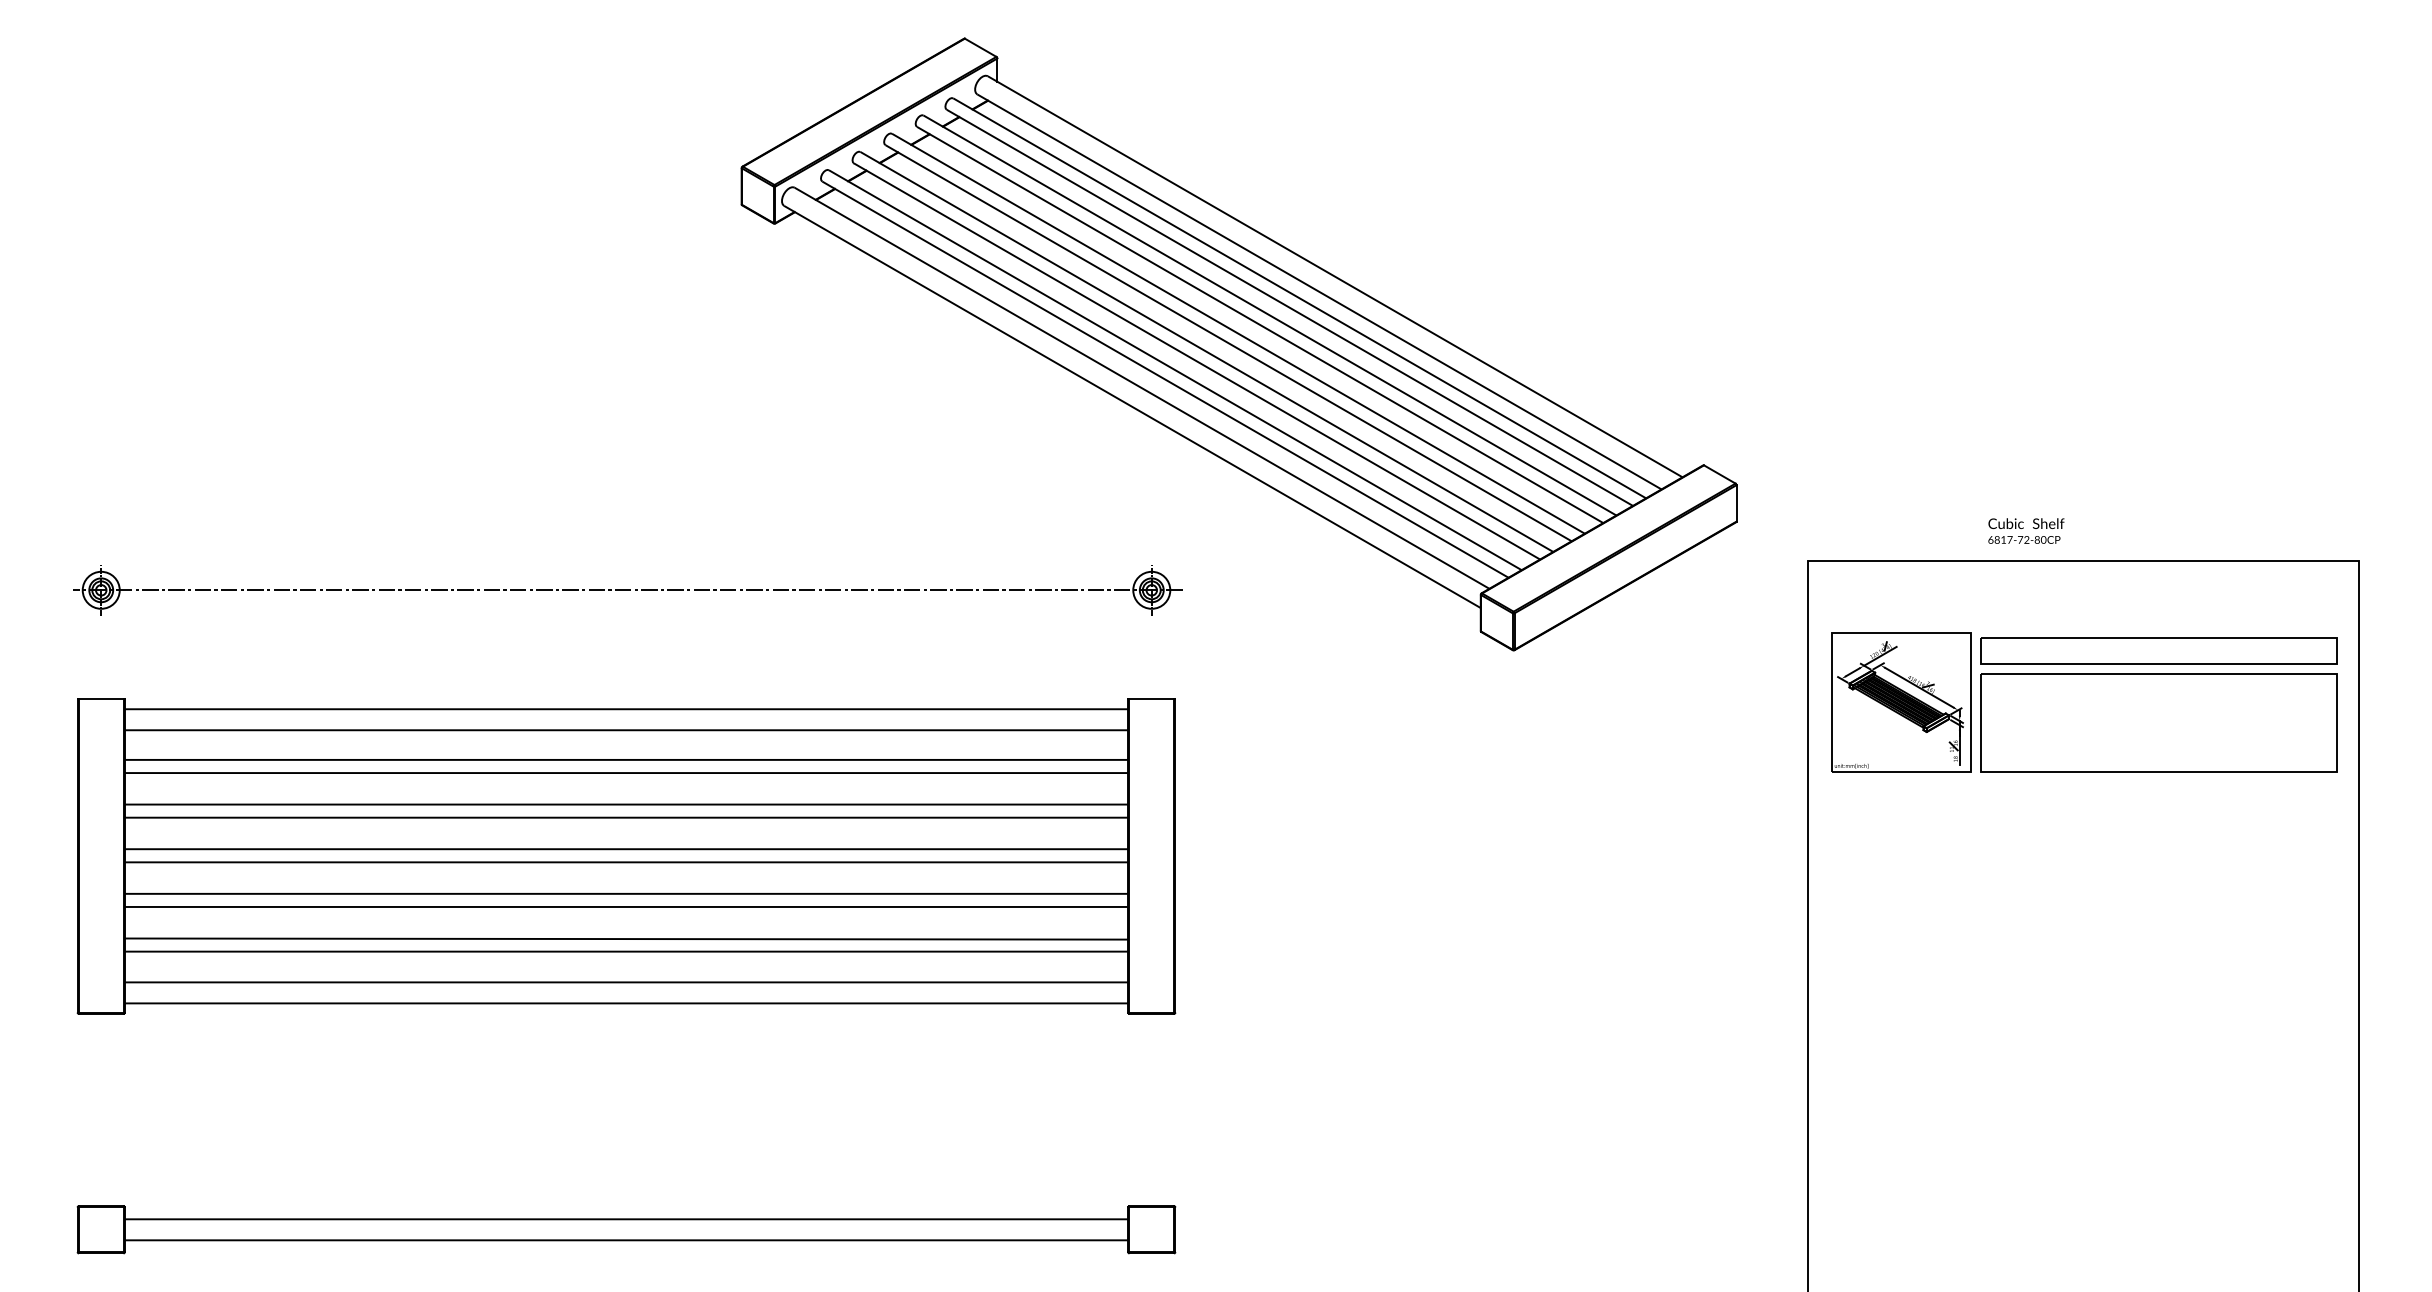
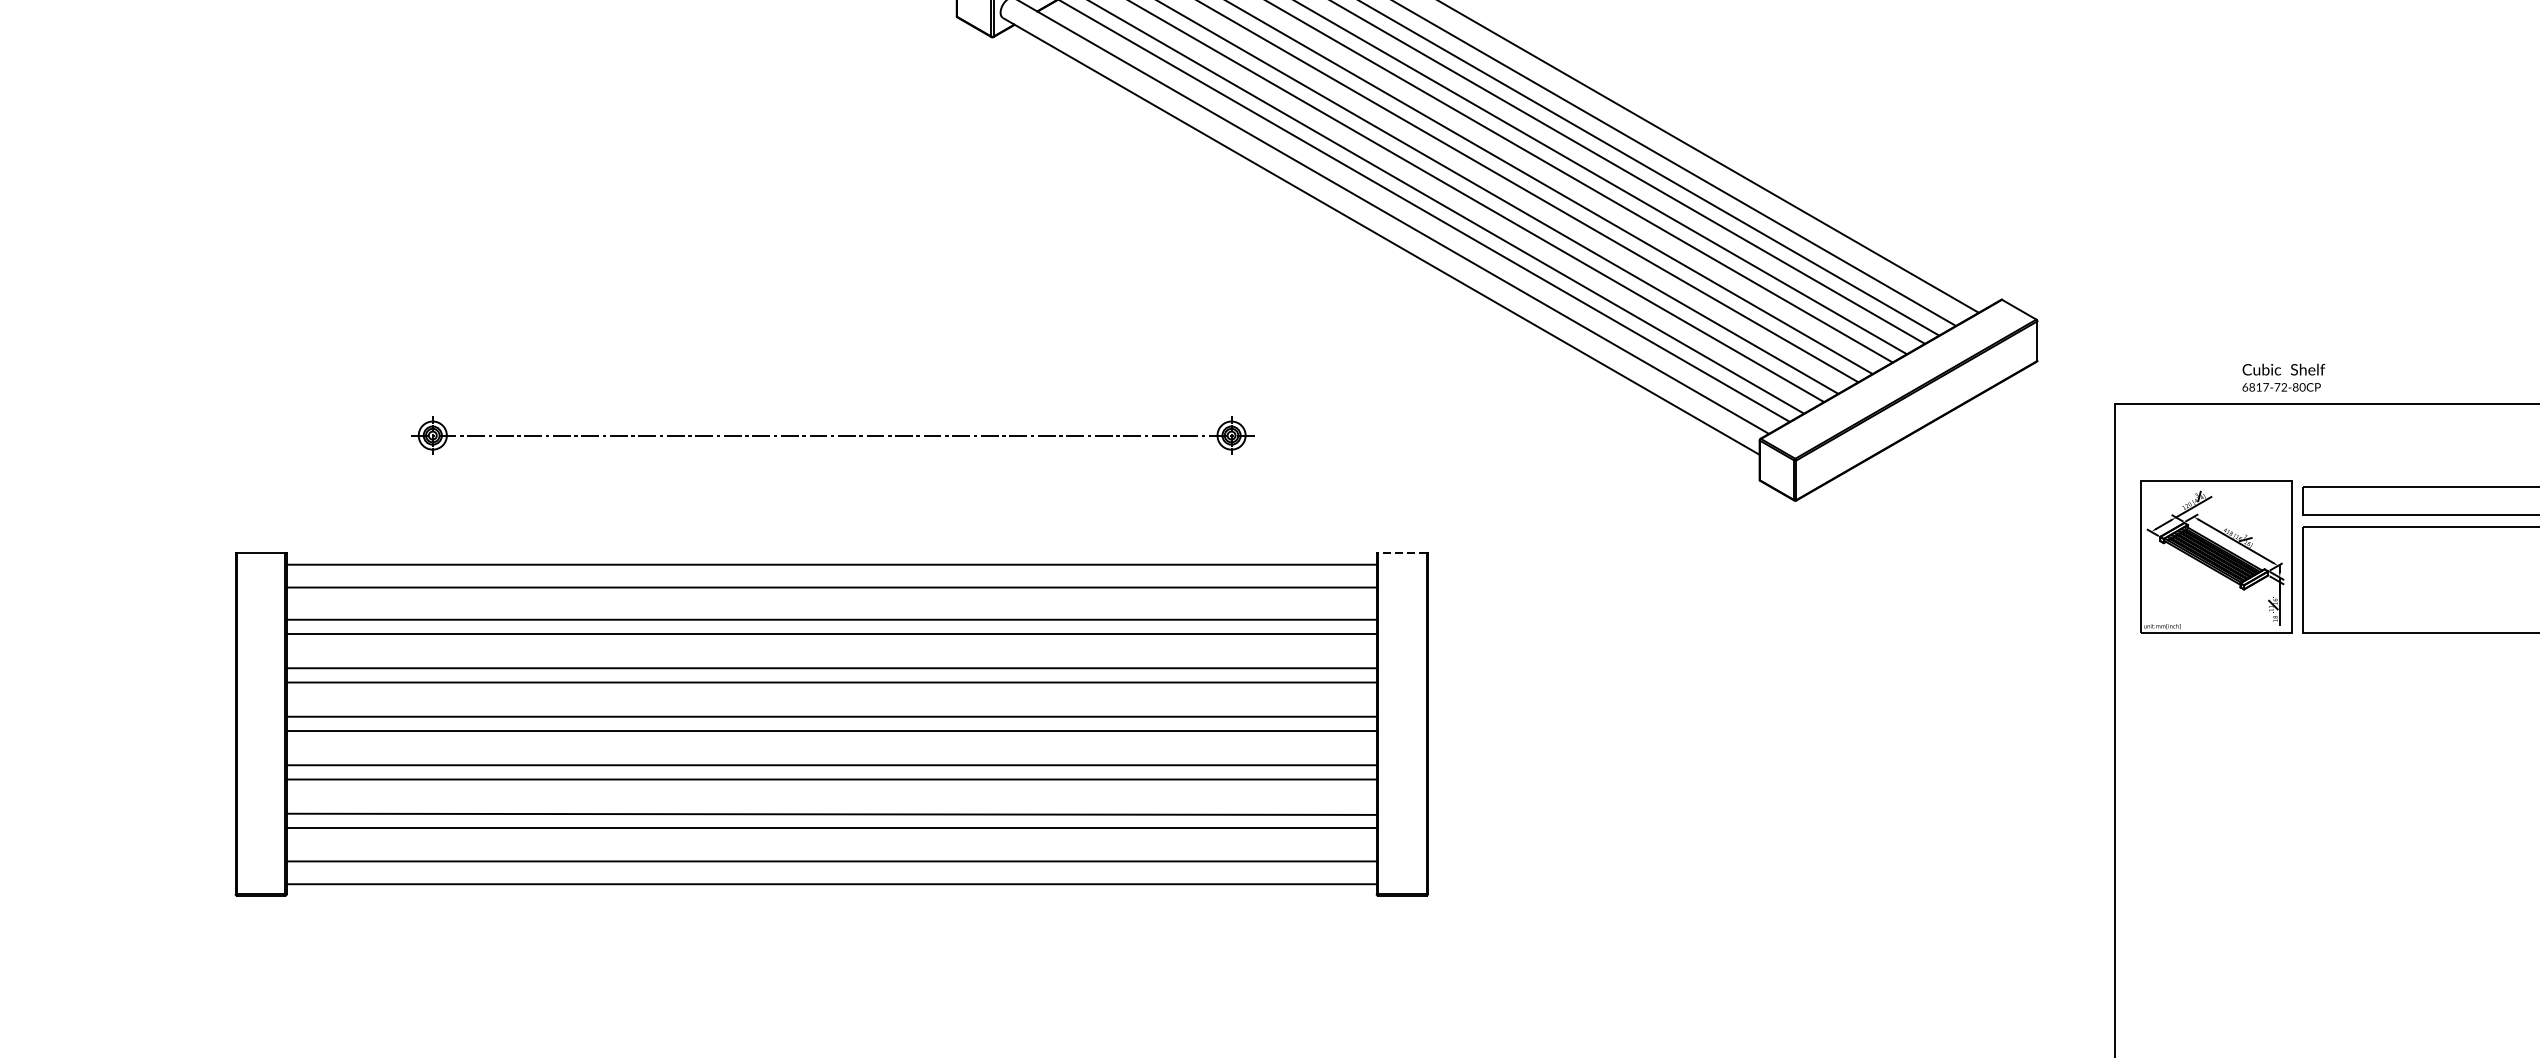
text: (2026, 530) -> (2283, 377), moved
part: (627, 590) -> (832, 435), size x0.7
line: (1151, 698) -> (1401, 553), solid -> dashed

